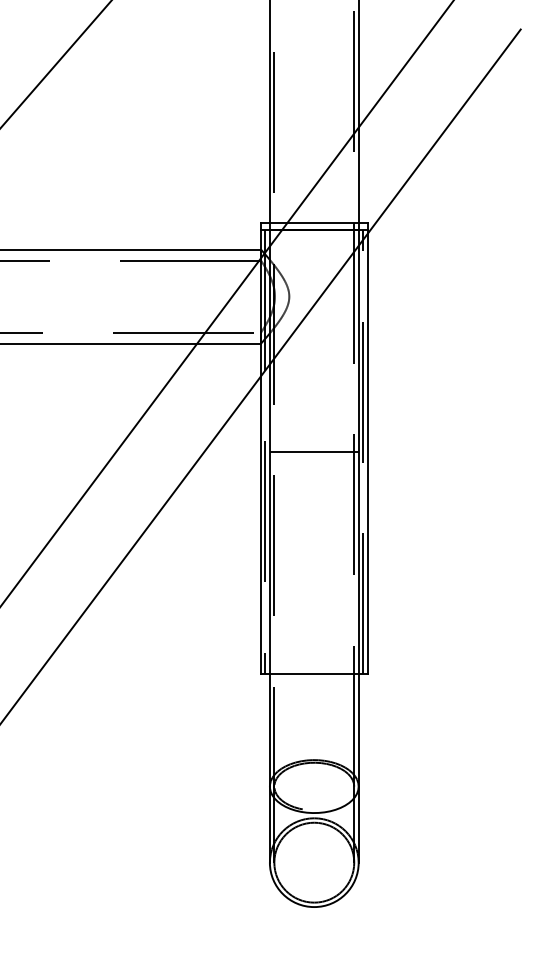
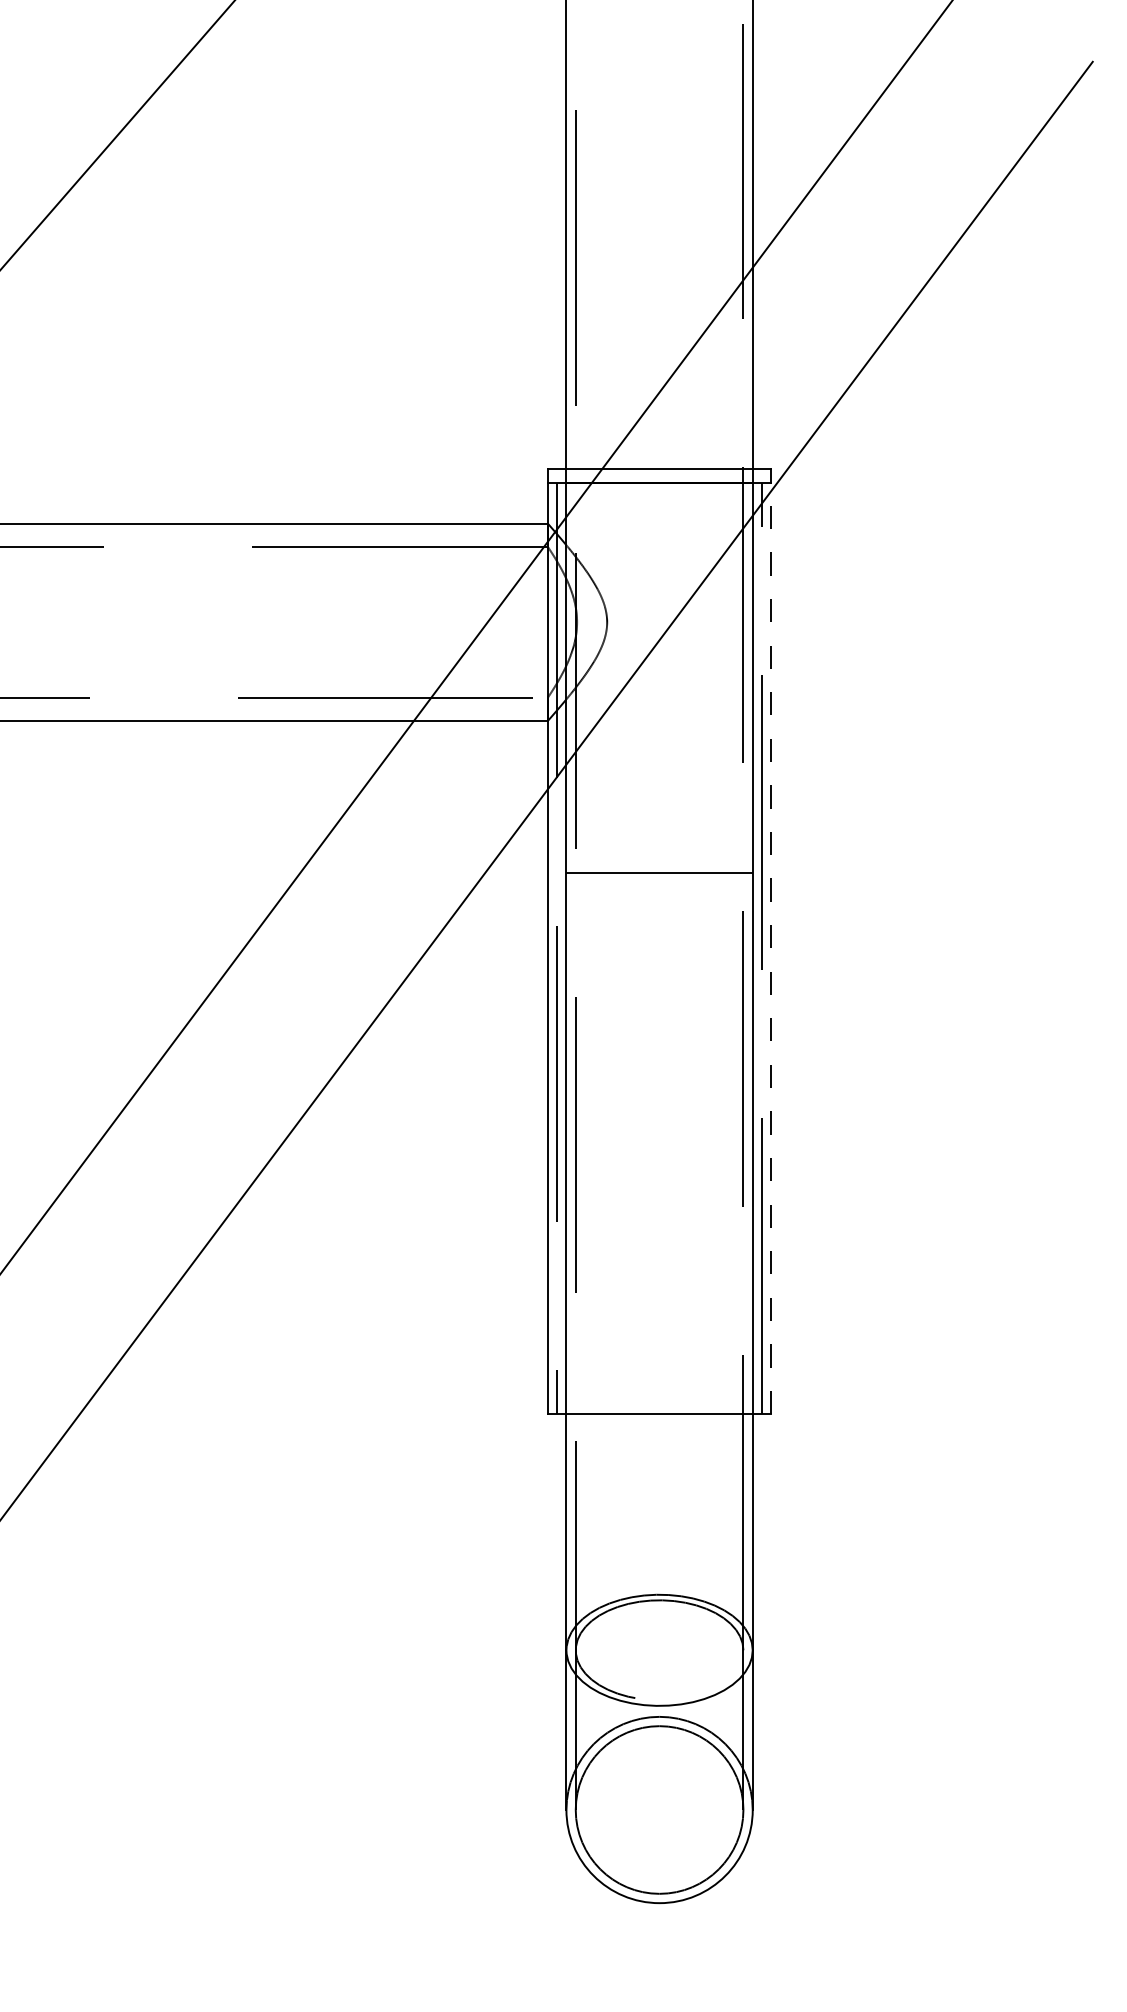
line: (313, 452) -> (657, 873), moved
line: (367, 452) -> (771, 949), solid -> dashed

